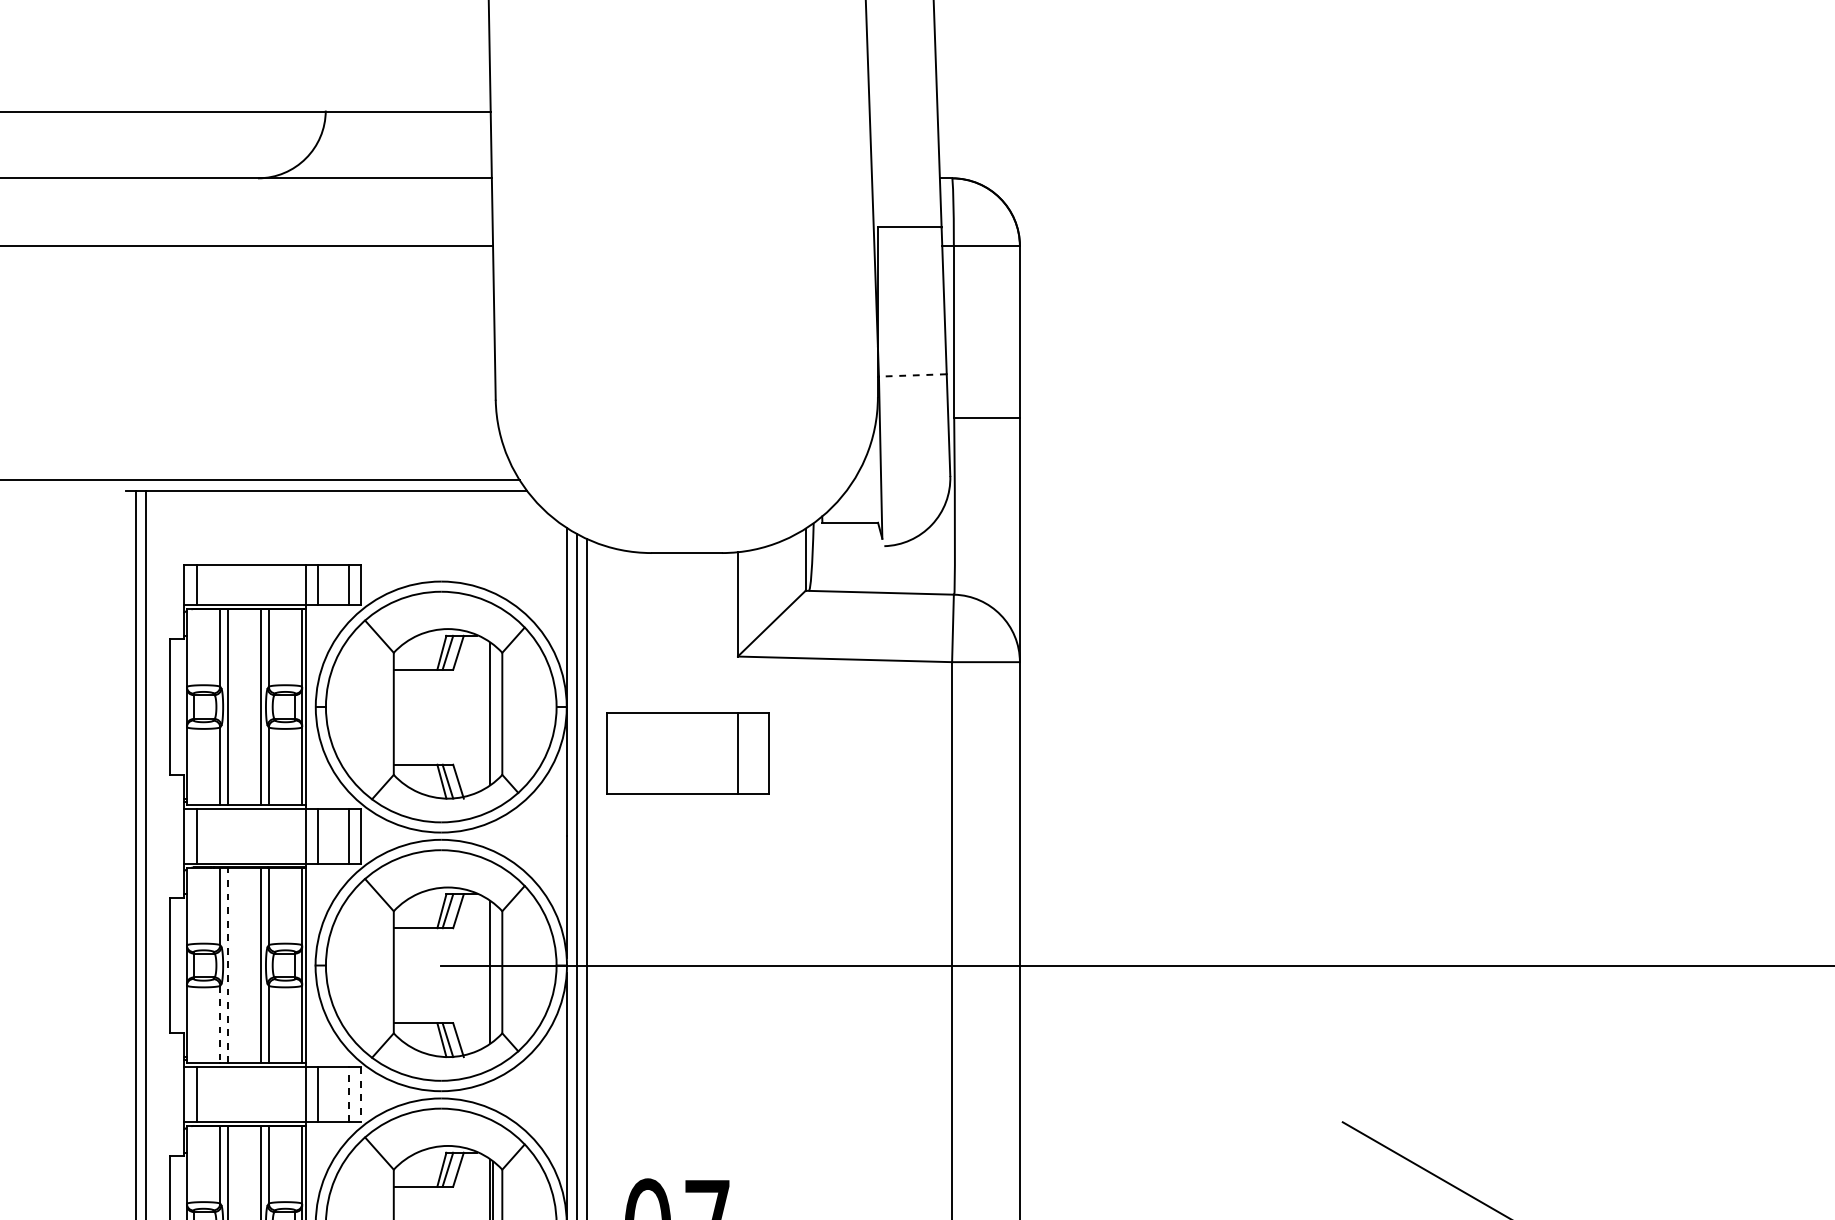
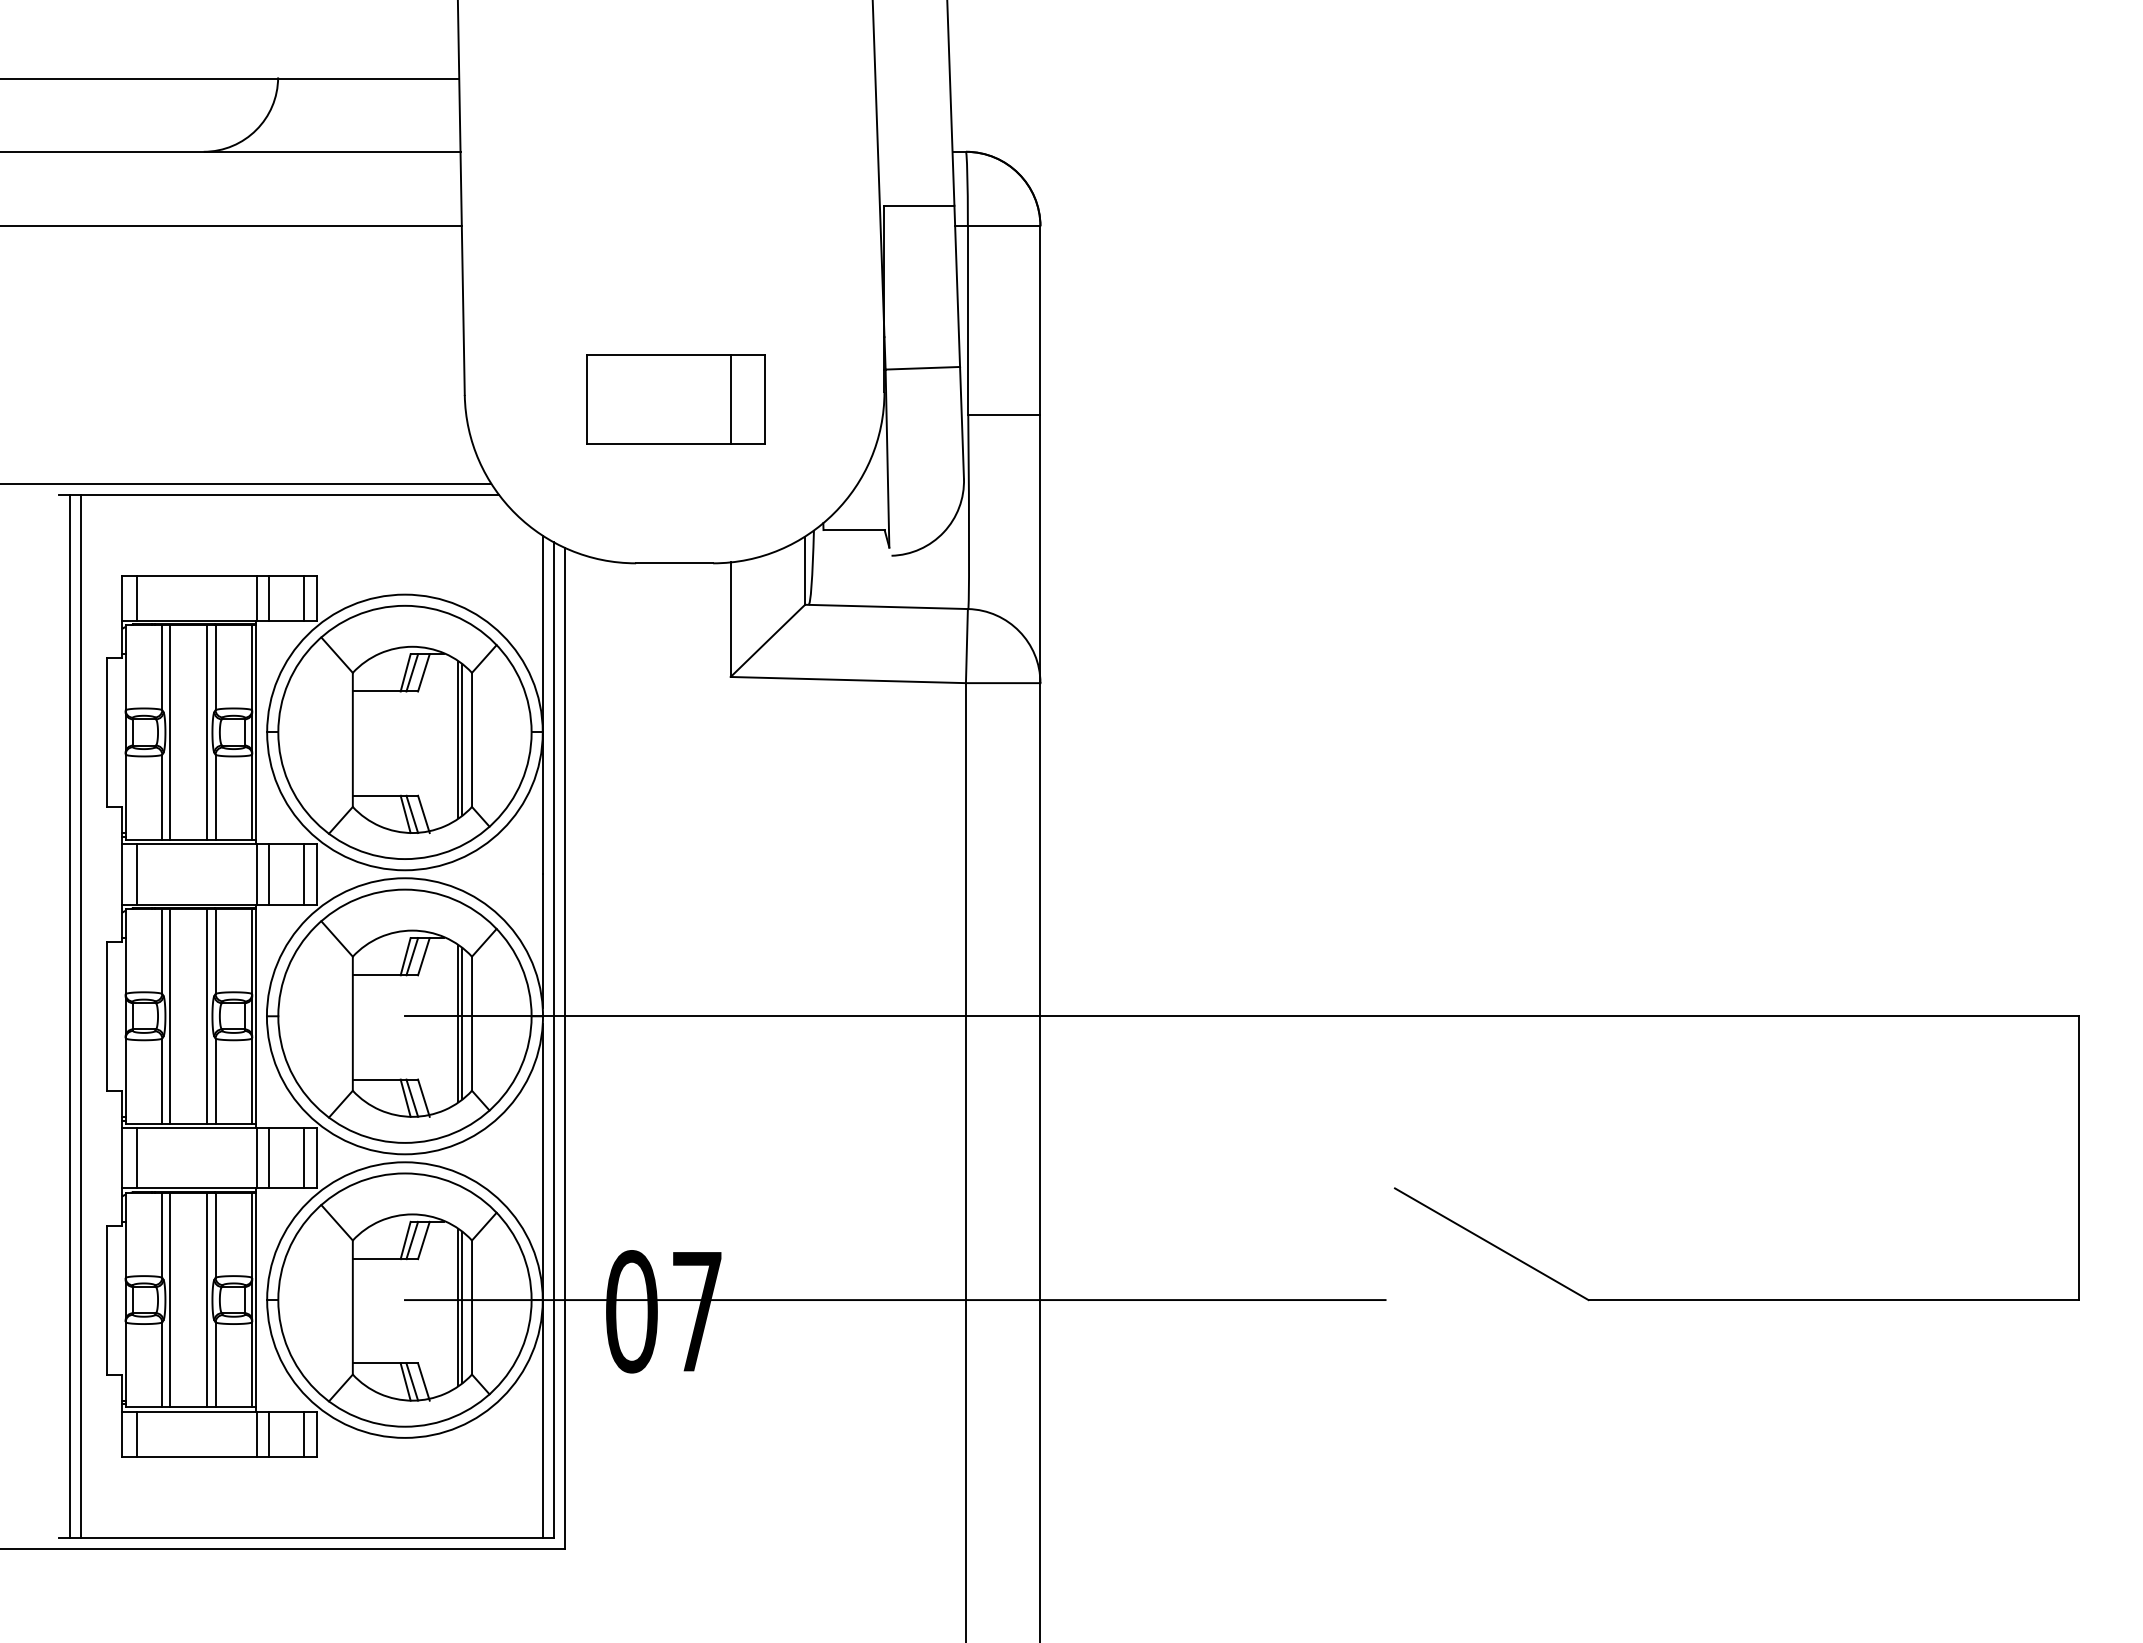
line: (912, 375) -> (922, 368), dashed -> solid
line: (492, 713) -> (461, 739), added
part: (687, 753) -> (675, 399), moved
line: (227, 964) -> (170, 1015), dashed -> solid
line: (492, 972) -> (461, 1023), added
line: (220, 1024) -> (162, 1081), dashed -> solid
line: (348, 1094) -> (303, 1157), dashed -> solid
line: (360, 1095) -> (316, 1158), dashed -> solid

